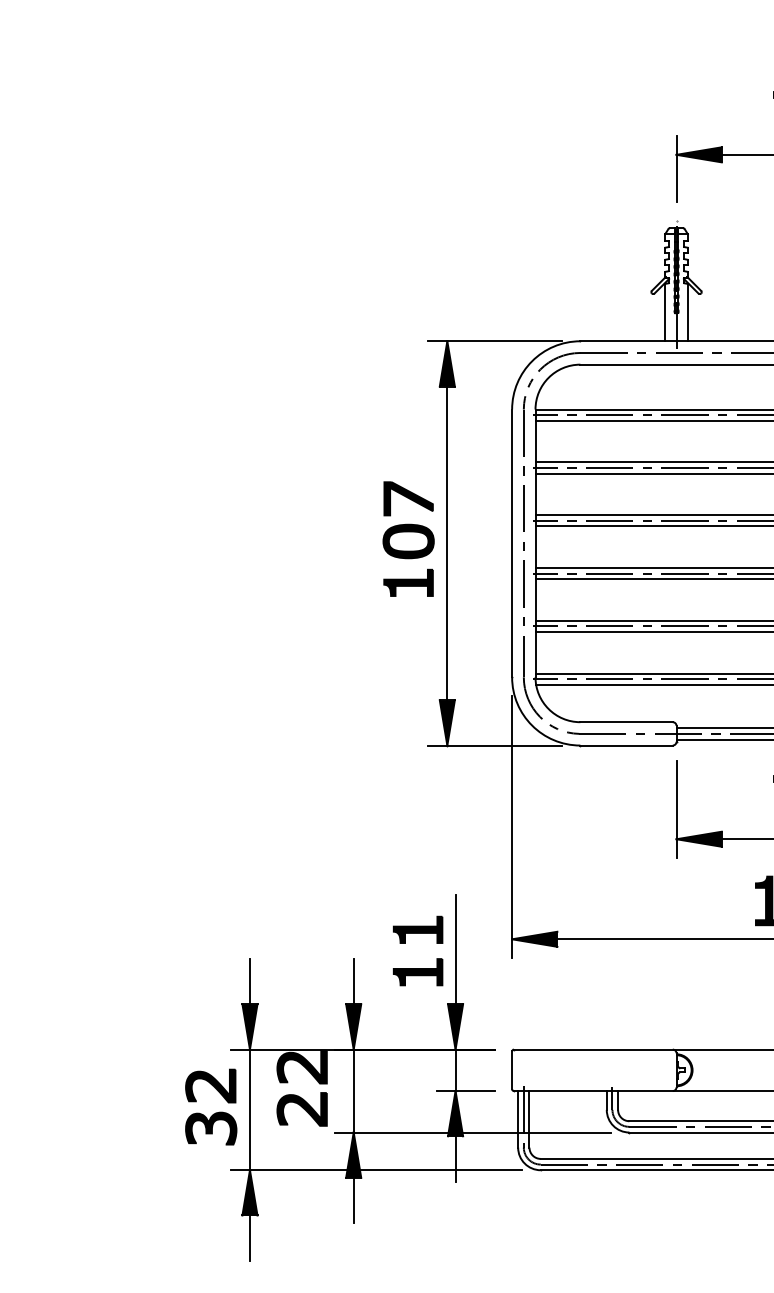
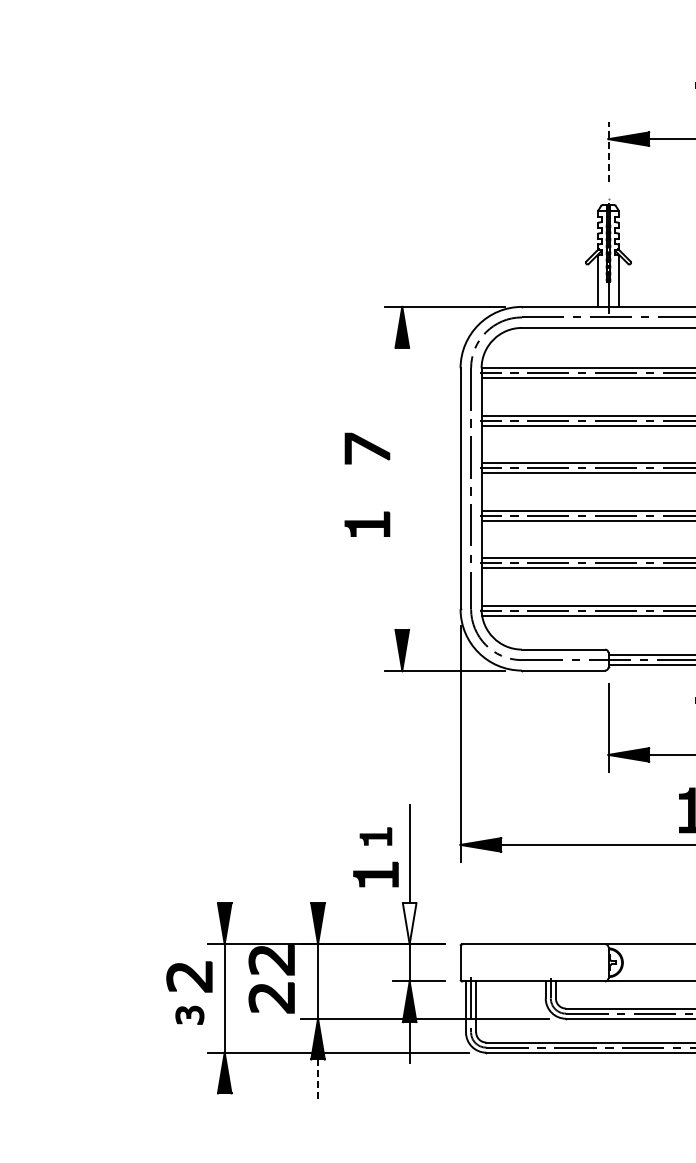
line: (676, 168) -> (608, 151), solid -> dashed
part: (408, 540) -> (367, 486), removed
line: (447, 543) -> (402, 488), removed
part: (417, 929) -> (375, 836), size x0.7
line: (249, 981) -> (224, 882), removed
line: (354, 981) -> (318, 882), removed
fill: (455, 1026) -> (409, 923), removed
part: (210, 1128) -> (189, 1015), size x0.6
line: (354, 1201) -> (318, 1080), solid -> dashed
line: (249, 1237) -> (224, 1113), removed

